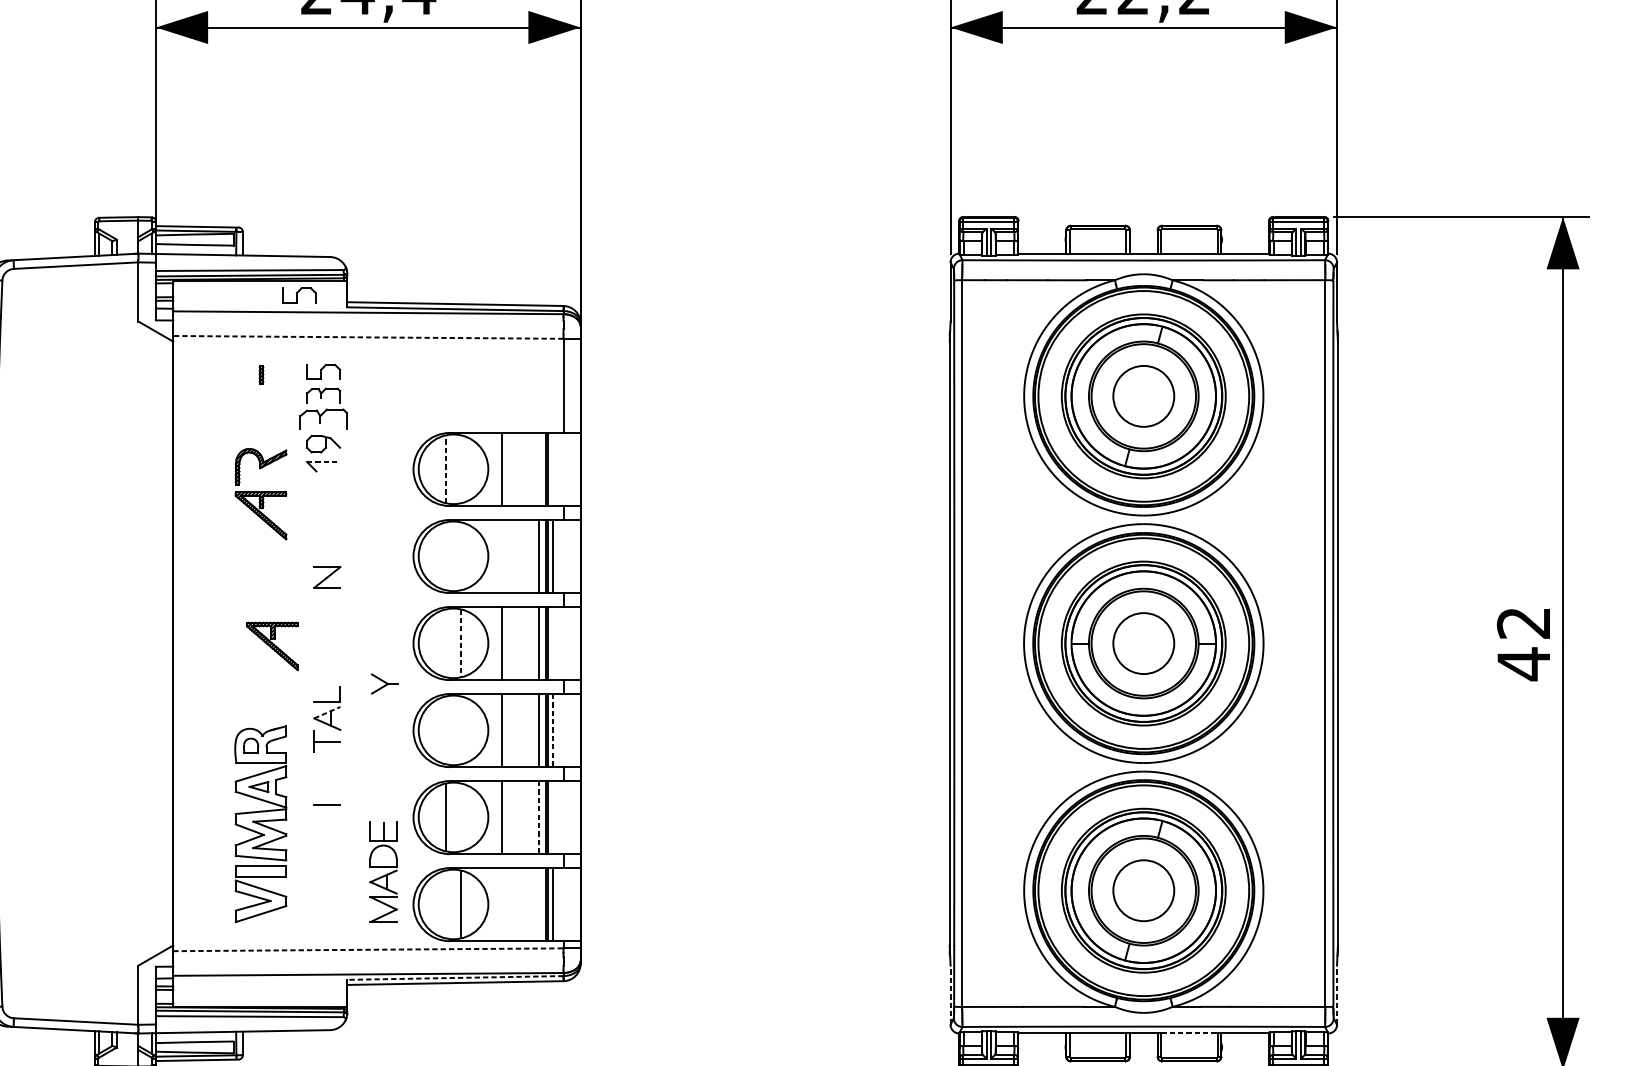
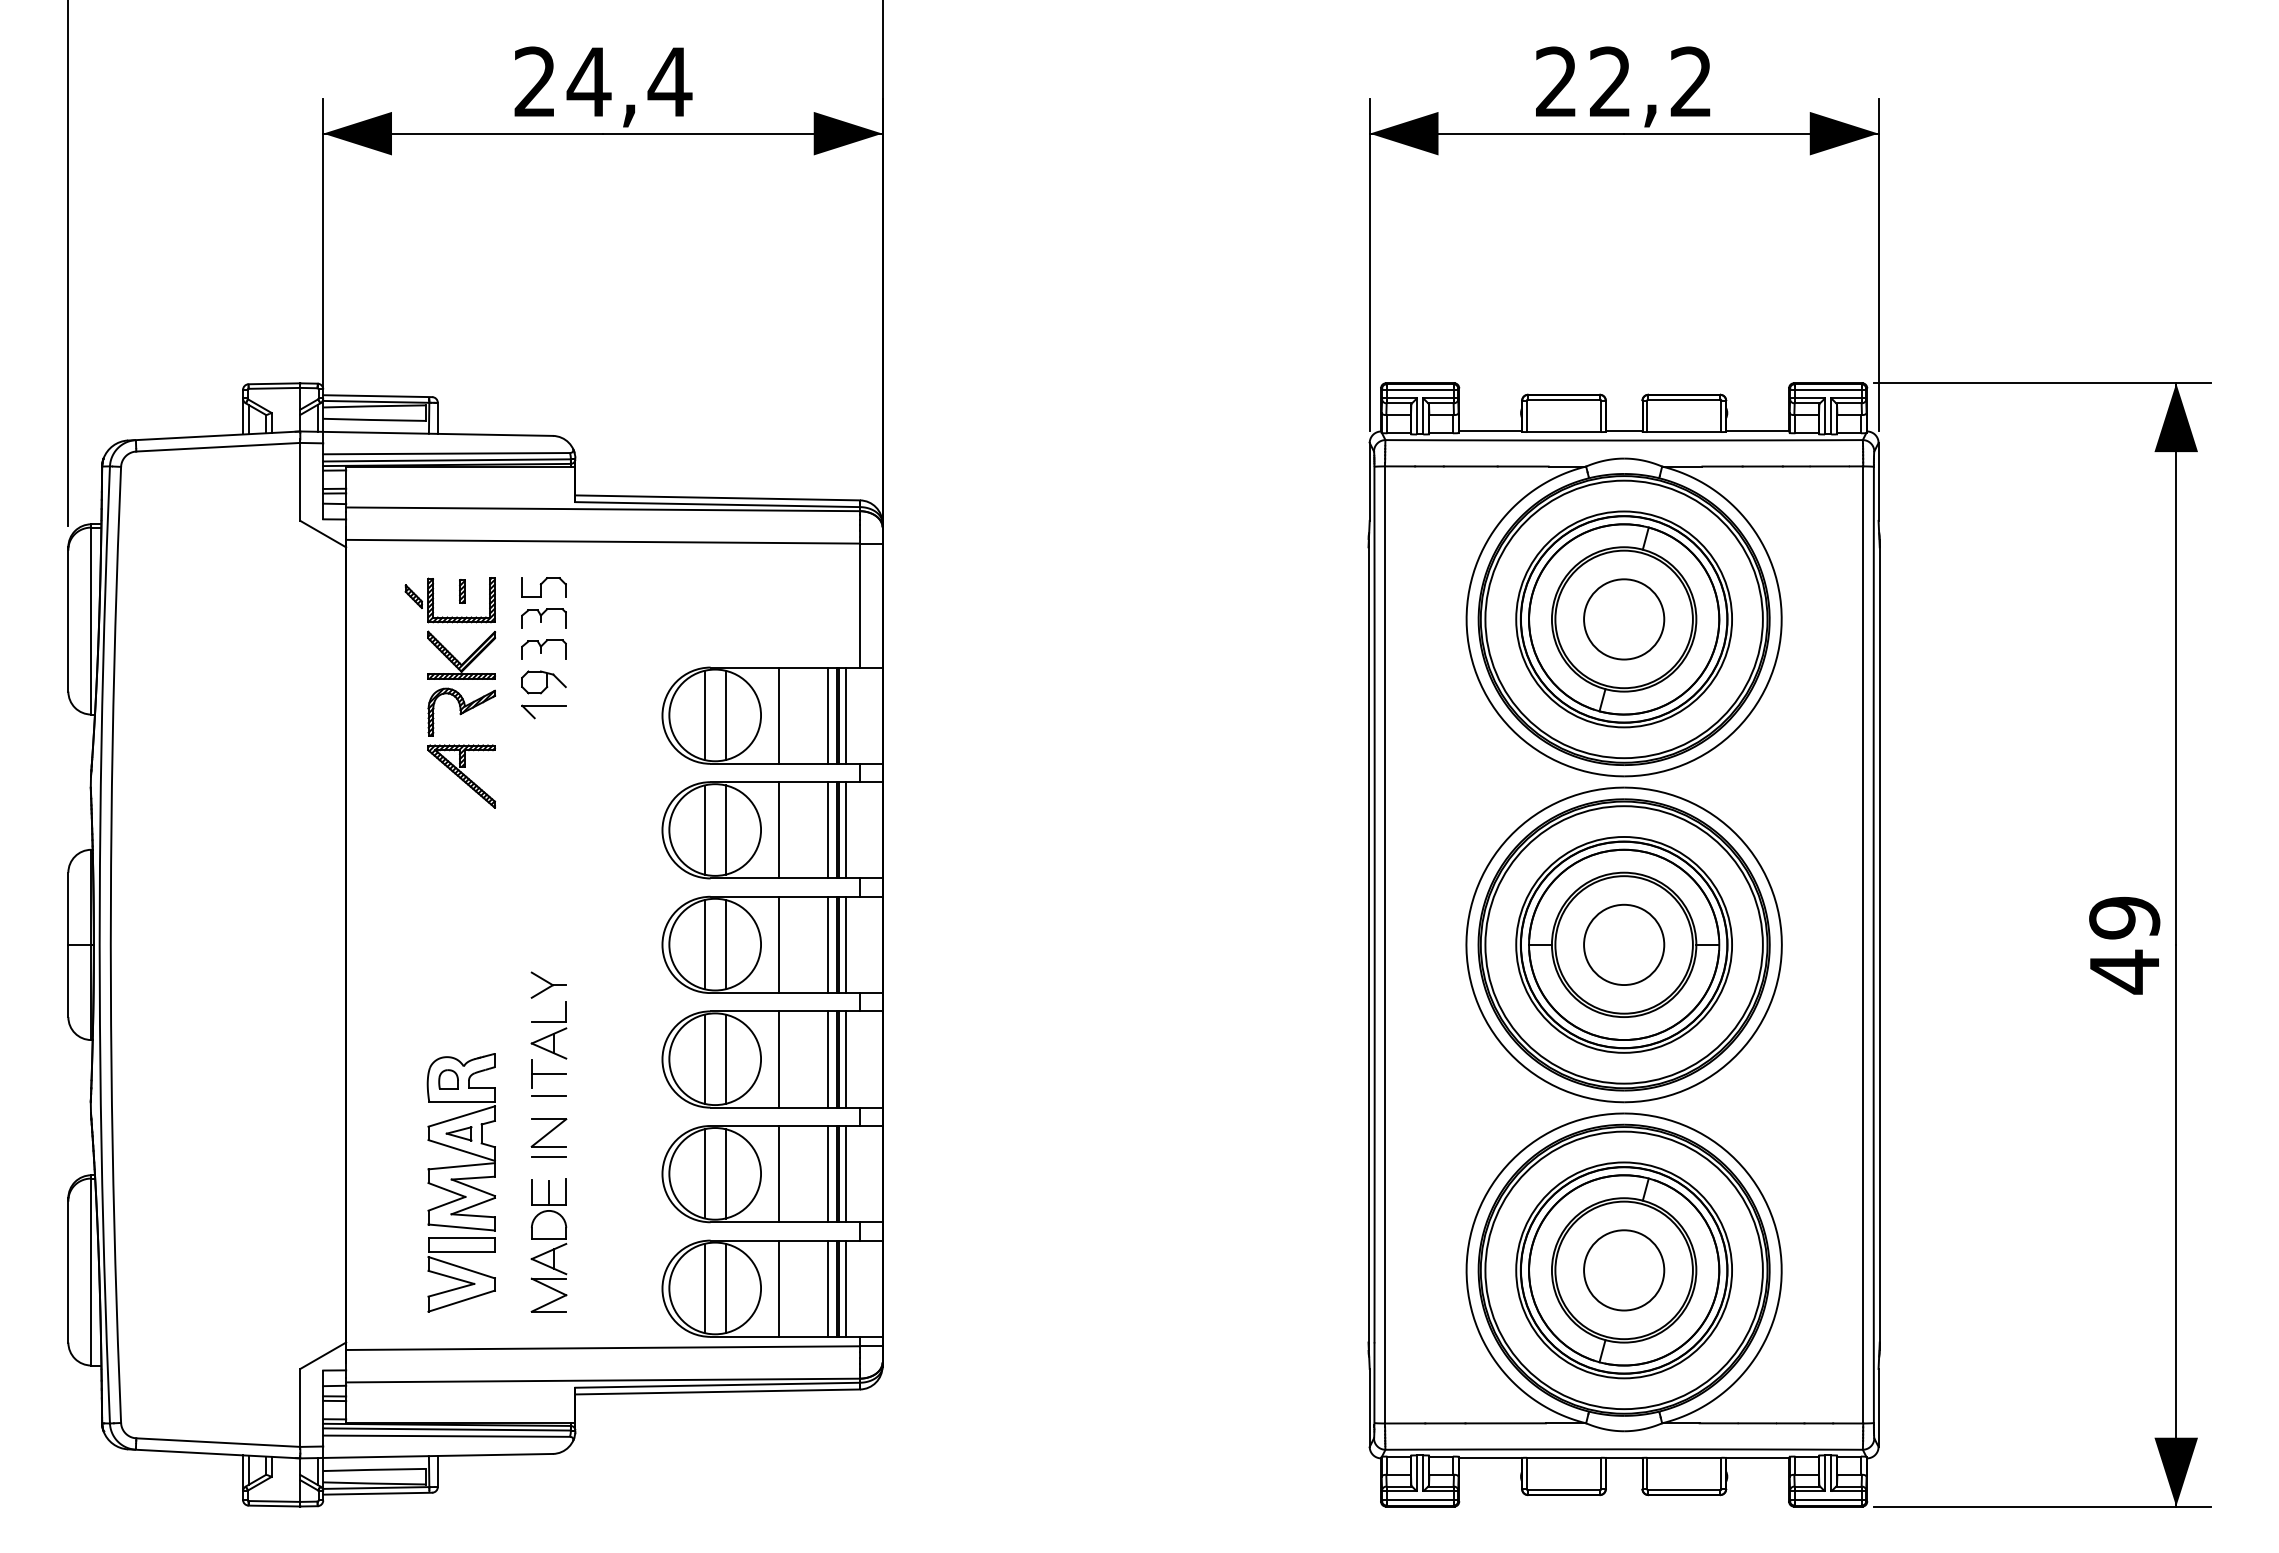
part: (298, 295) -> (511, 486), removed
line: (368, 337) -> (603, 541), dashed -> solid
part: (252, 403) -> (450, 628), added
part: (323, 419) -> (543, 649), size x0.71
line: (323, 461) -> (544, 705), dashed -> solid
line: (445, 469) -> (704, 715), dashed -> solid
line: (461, 469) -> (725, 715), added
line: (538, 469) -> (827, 715), added
line: (552, 469) -> (845, 715), added
line: (445, 555) -> (704, 829), added
line: (461, 555) -> (725, 829), added
line: (502, 556) -> (779, 830), added
part: (326, 577) -> (548, 1132), moved
text: (1523, 622) -> (2124, 917), 42 -> 49
line: (445, 643) -> (704, 944), added
line: (461, 643) -> (725, 944), dashed -> solid
line: (552, 643) -> (845, 944), added
part: (272, 646) -> (476, 948), removed
part: (384, 683) -> (548, 984), moved
line: (327, 712) -> (549, 1035), dashed -> solid
line: (445, 729) -> (704, 1058), added
line: (461, 729) -> (725, 1058), added
line: (552, 731) -> (845, 1060), dashed -> solid
line: (326, 757) -> (548, 1095), added
line: (461, 817) -> (725, 1173), added
line: (538, 817) -> (827, 1174), dashed -> solid
line: (552, 817) -> (845, 1174), added
part: (383, 871) -> (548, 1245), moved
line: (445, 903) -> (704, 1287), added
line: (502, 904) -> (779, 1288), added
line: (538, 904) -> (827, 1288), added
line: (368, 950) -> (603, 1348), dashed -> solid
line: (455, 978) -> (717, 1385), dashed -> solid
line: (950, 994) -> (1369, 1407), dashed -> solid
line: (1336, 994) -> (1878, 1407), dashed -> solid
line: (1189, 1032) -> (1684, 1457), dashed -> solid

